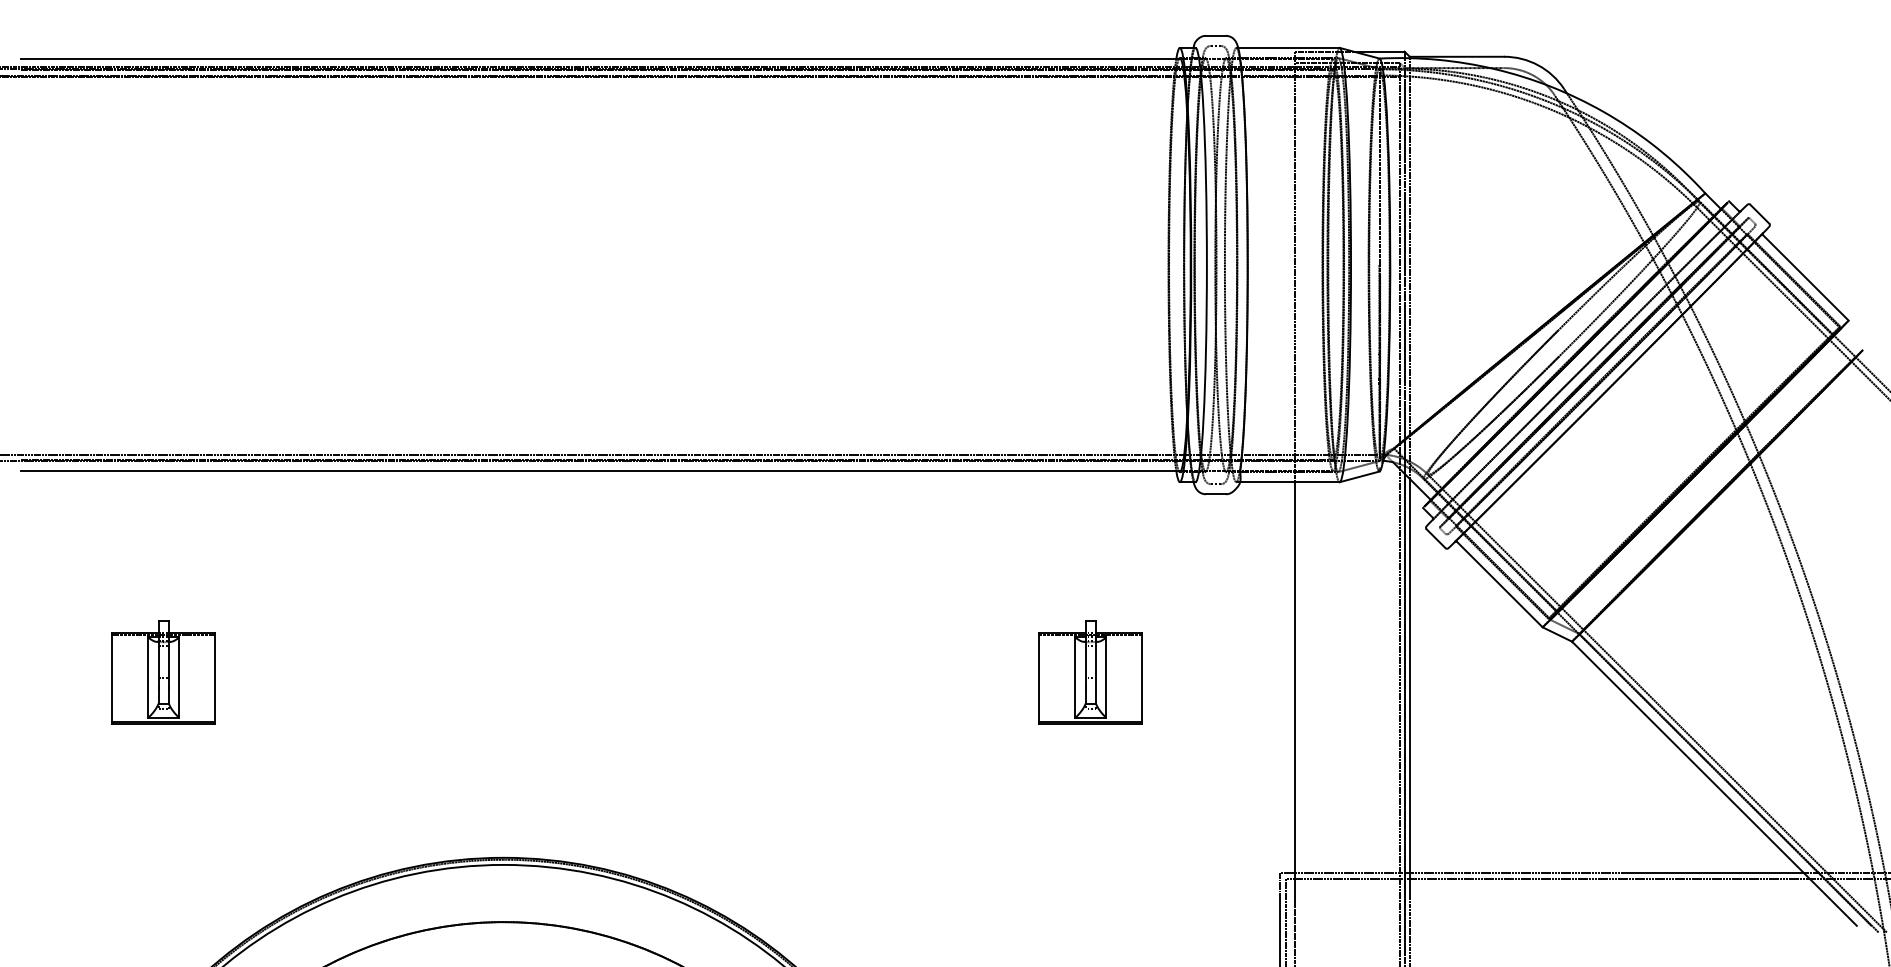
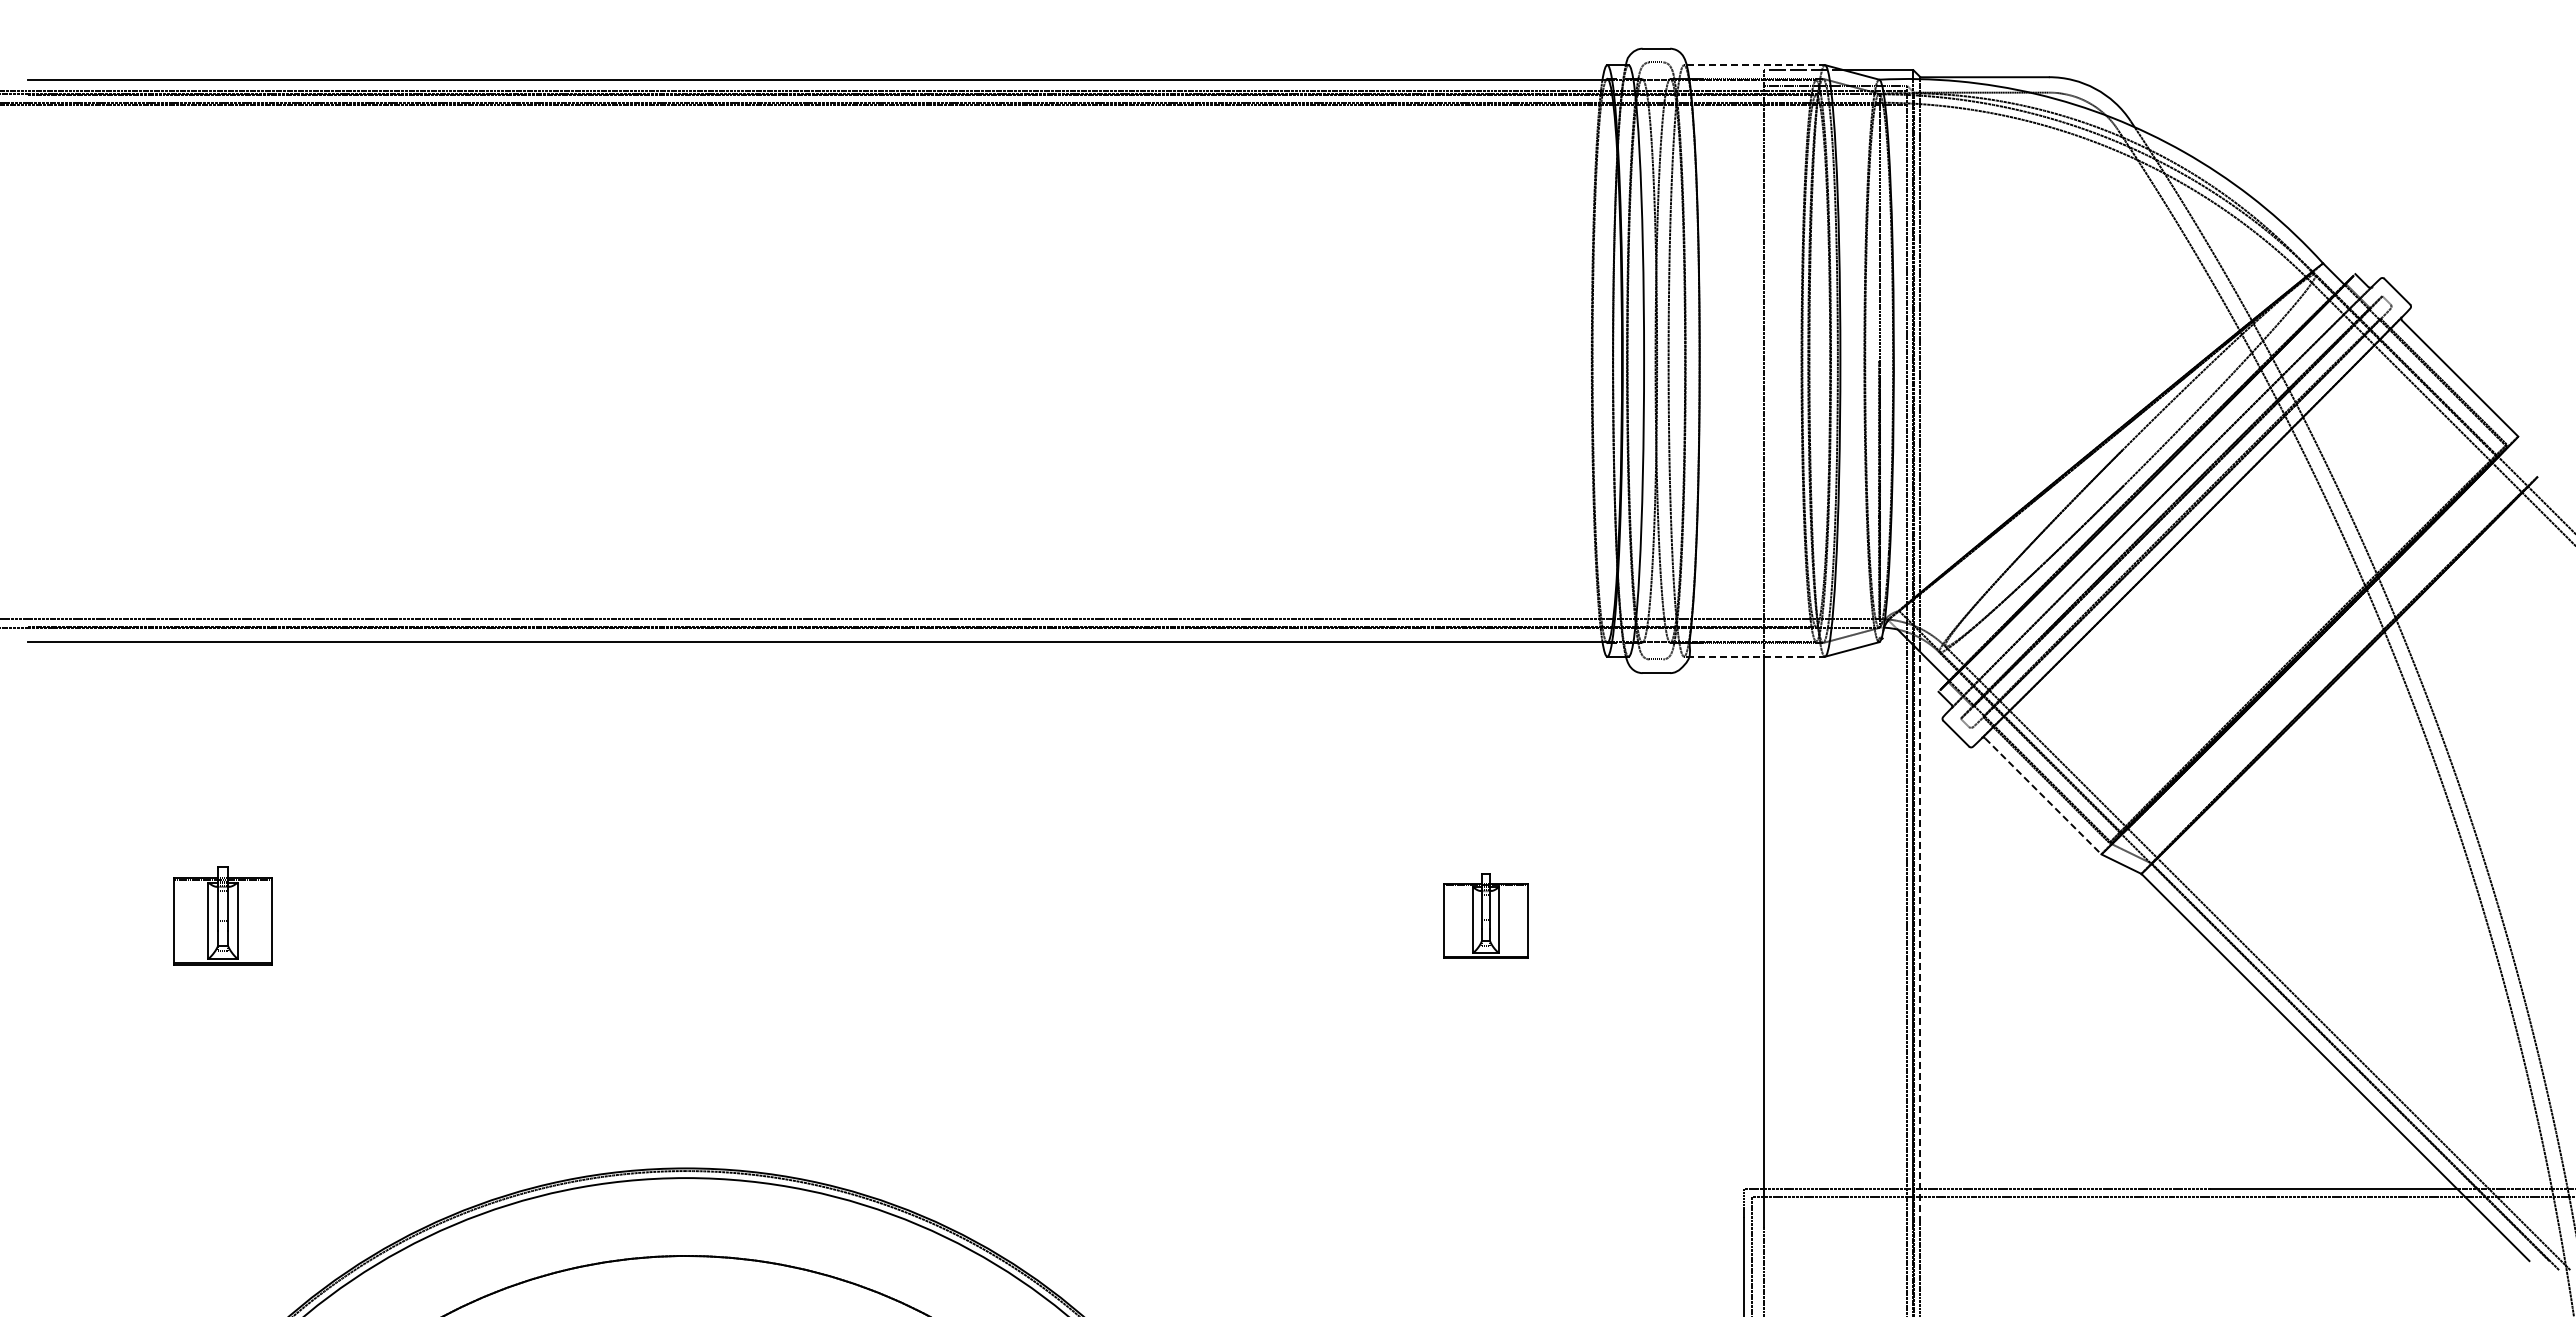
line: (1289, 48) -> (1756, 65), solid -> dashed
line: (1289, 482) -> (1756, 656), solid -> dashed
line: (1500, 584) -> (2043, 796), solid -> dashed
part: (163, 672) -> (222, 915), size x0.7
part: (1090, 672) -> (1485, 915), size x0.6
line: (1409, 688) -> (1920, 937), solid -> dashed

